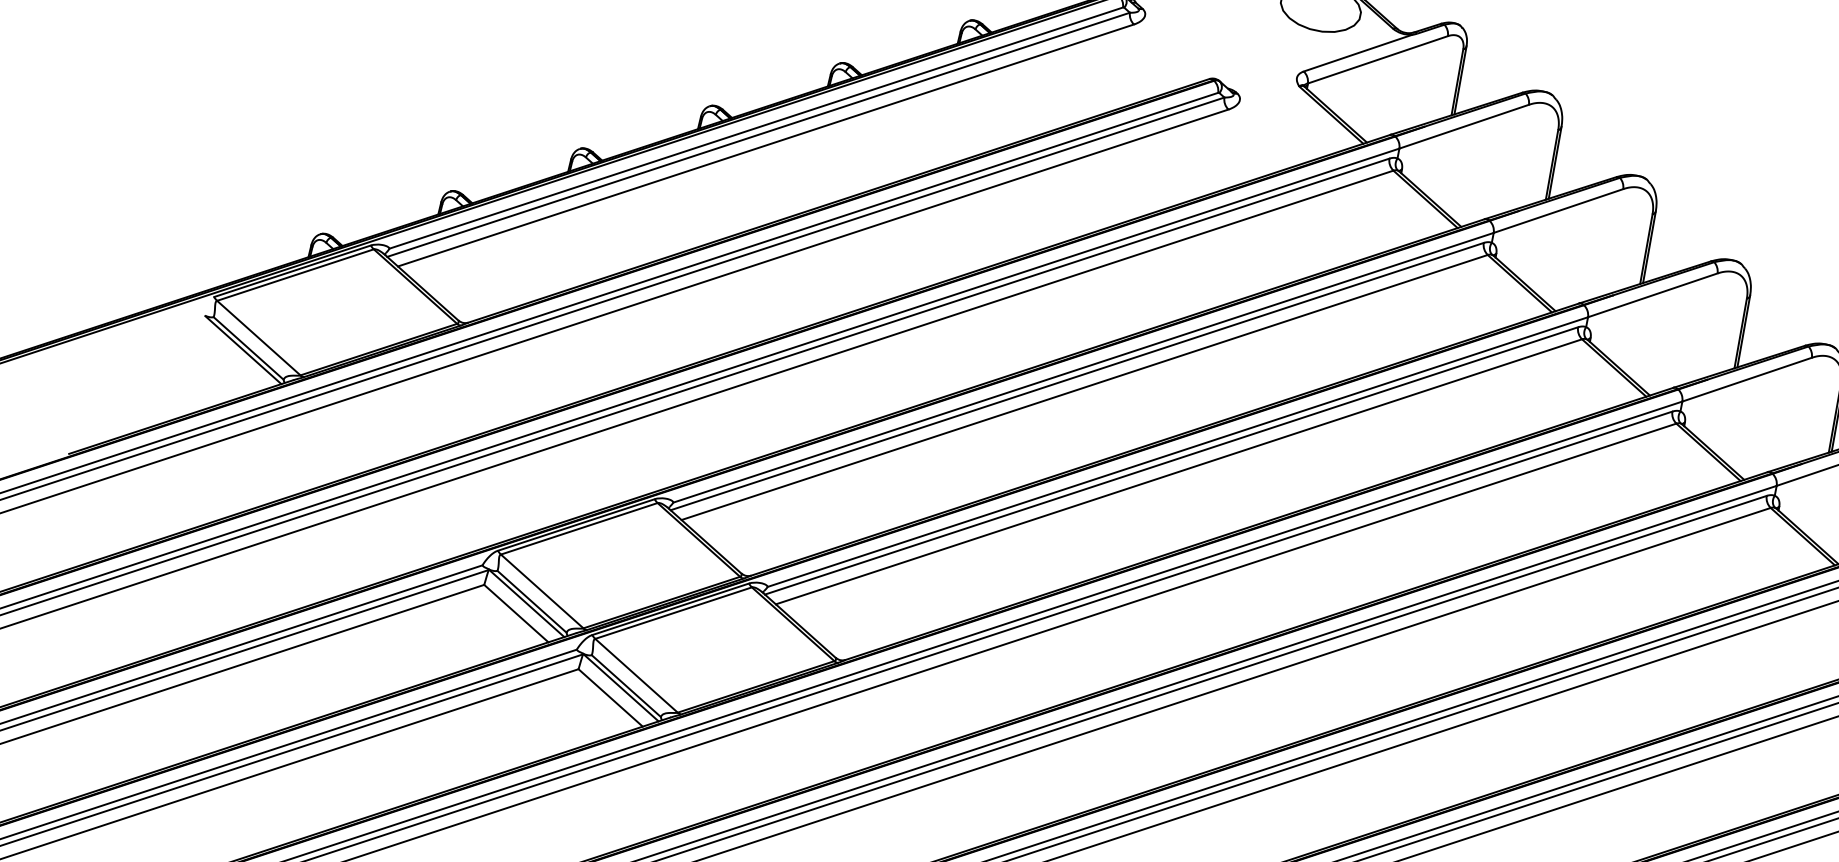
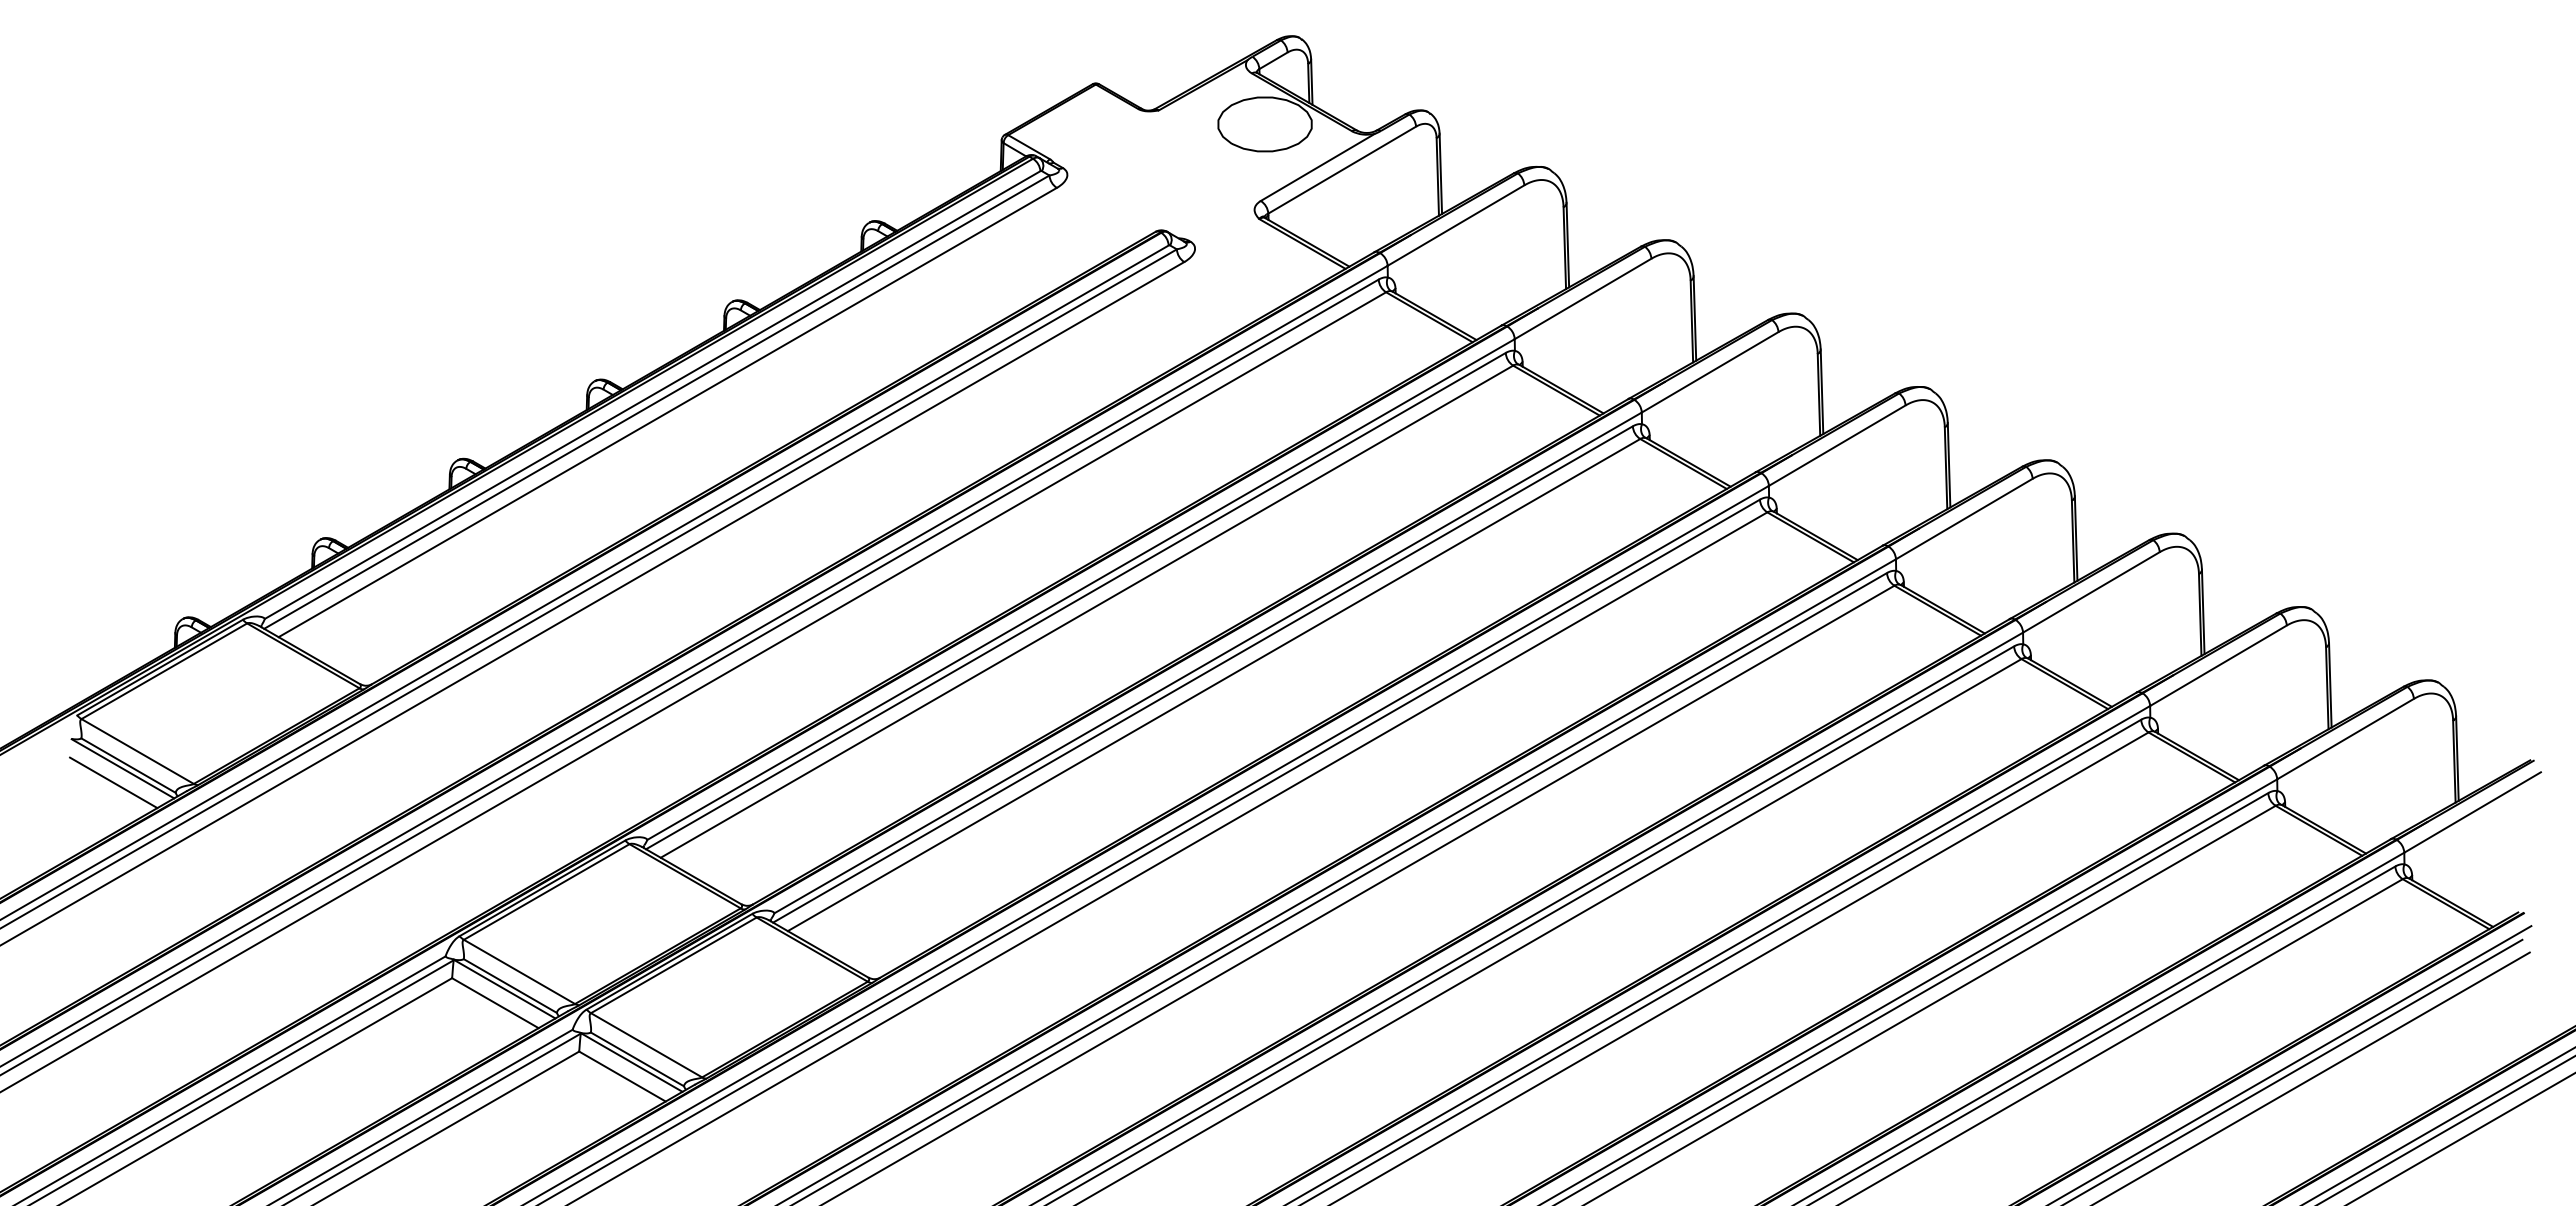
line: (232, 360) -> (113, 782), added

